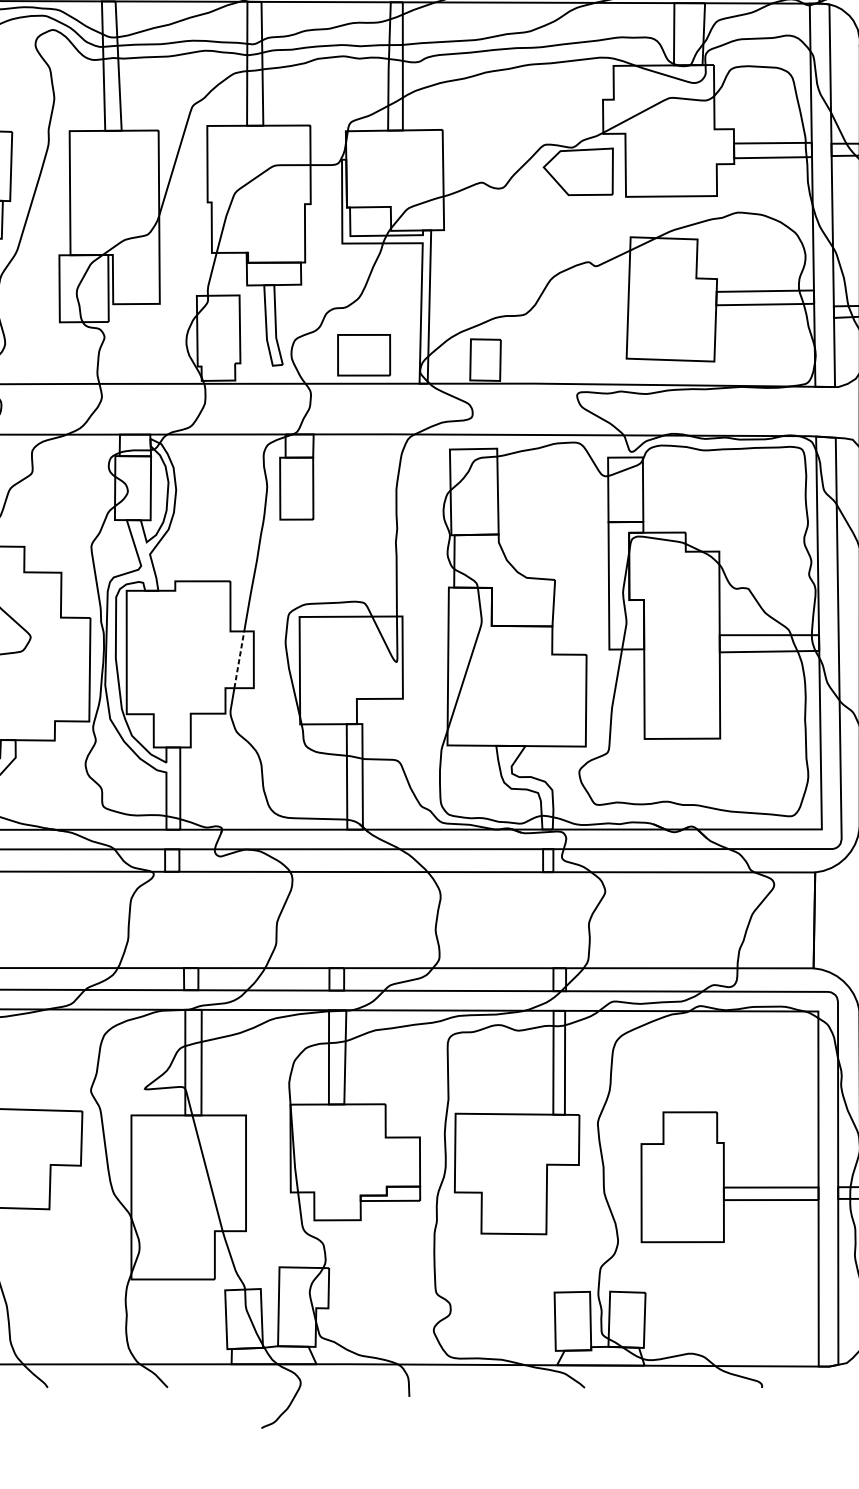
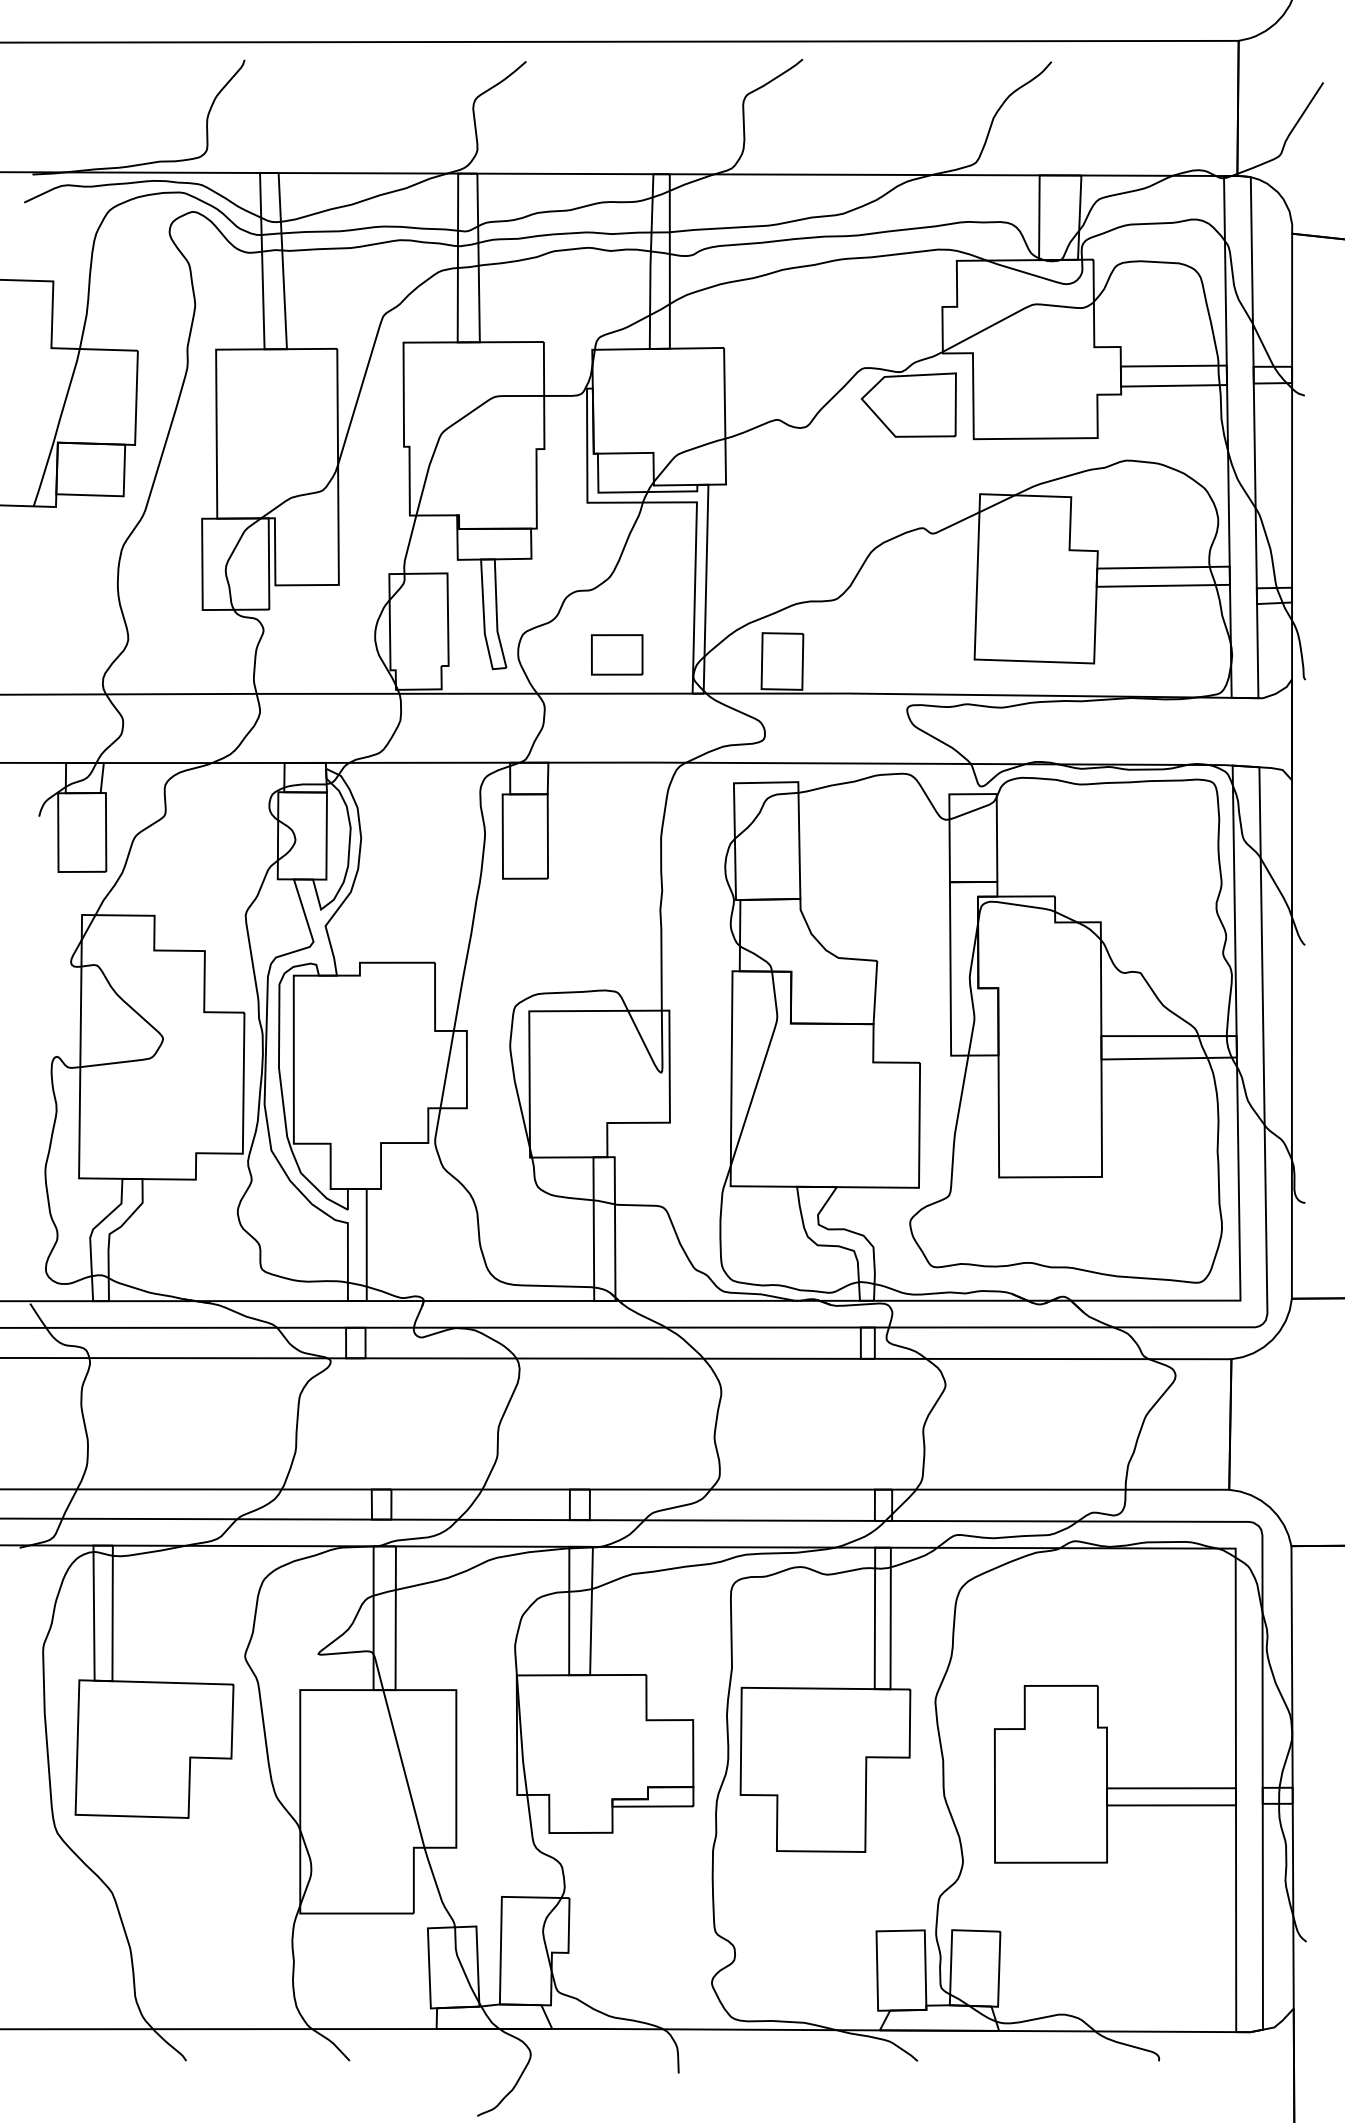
part: (364, 354) -> (617, 654), size x0.71
line: (239, 659) -> (447, 1069), dashed -> solid

